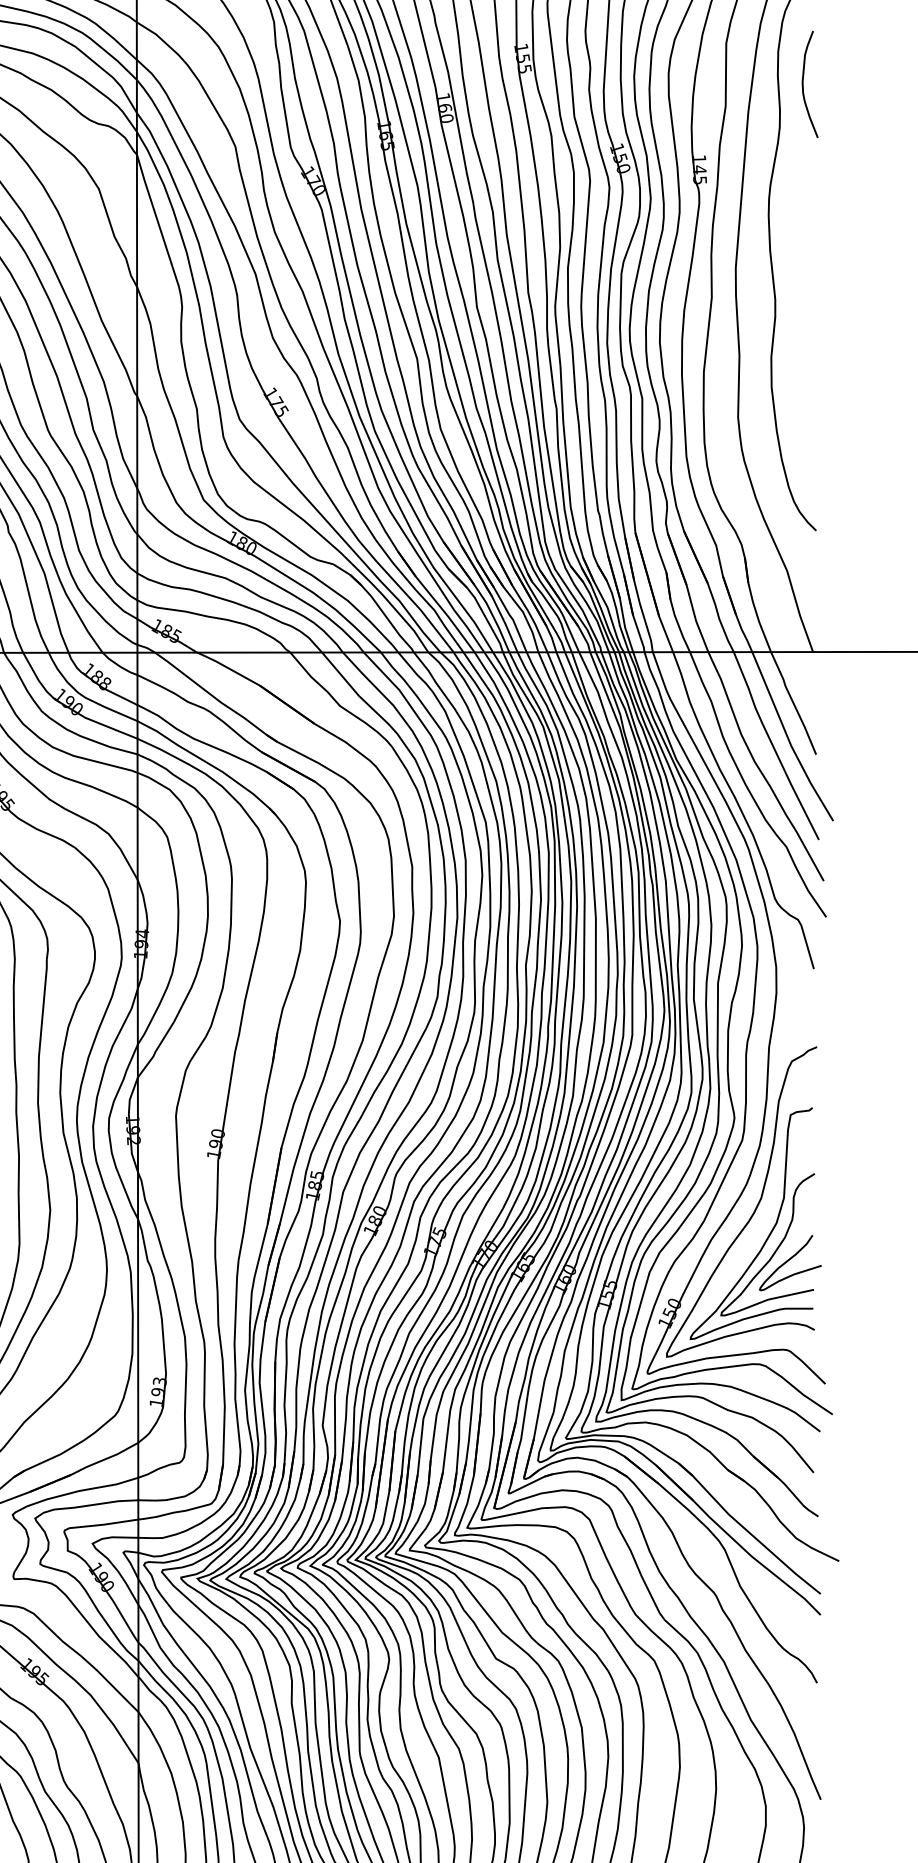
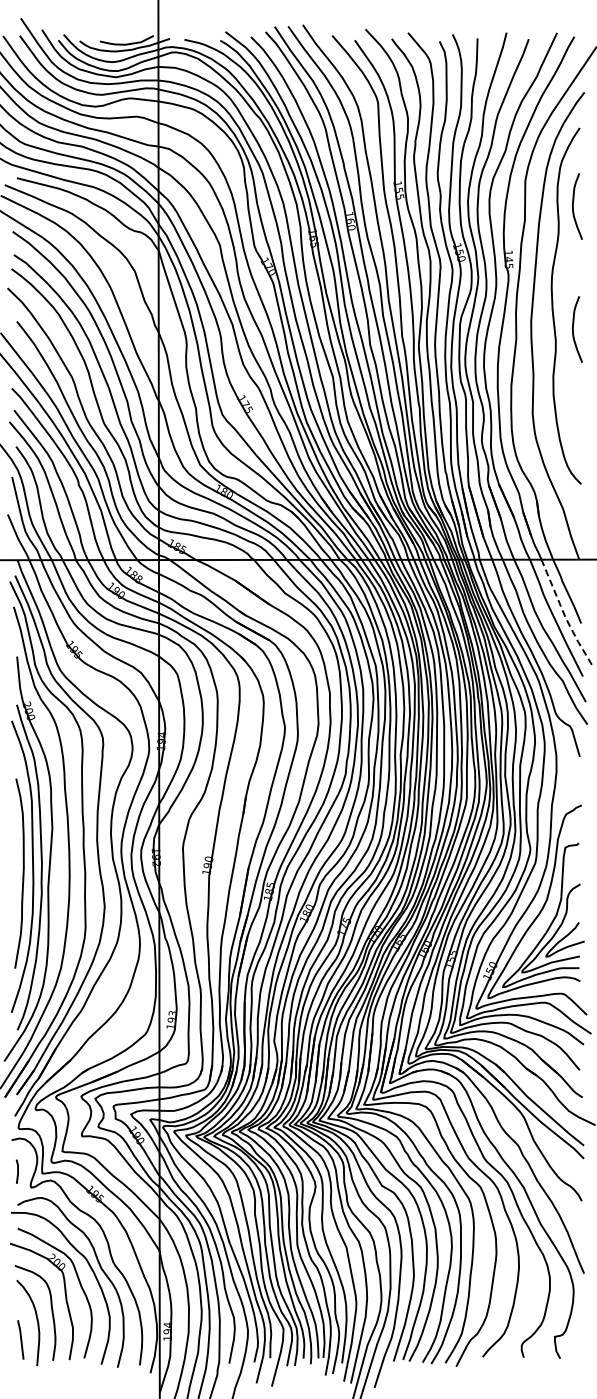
curve: (803, 282) -> (573, 329), added
line: (789, 740) -> (564, 614), solid -> dashed

